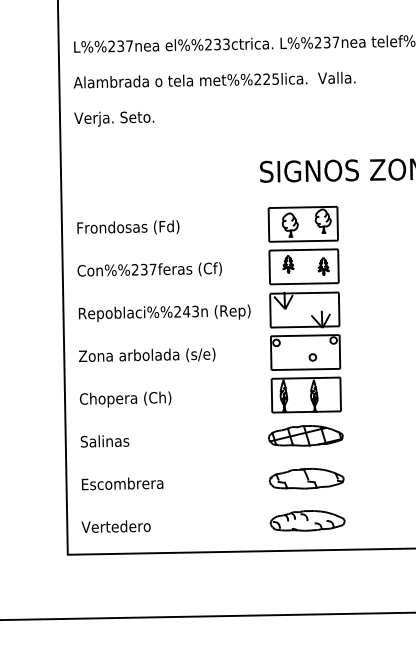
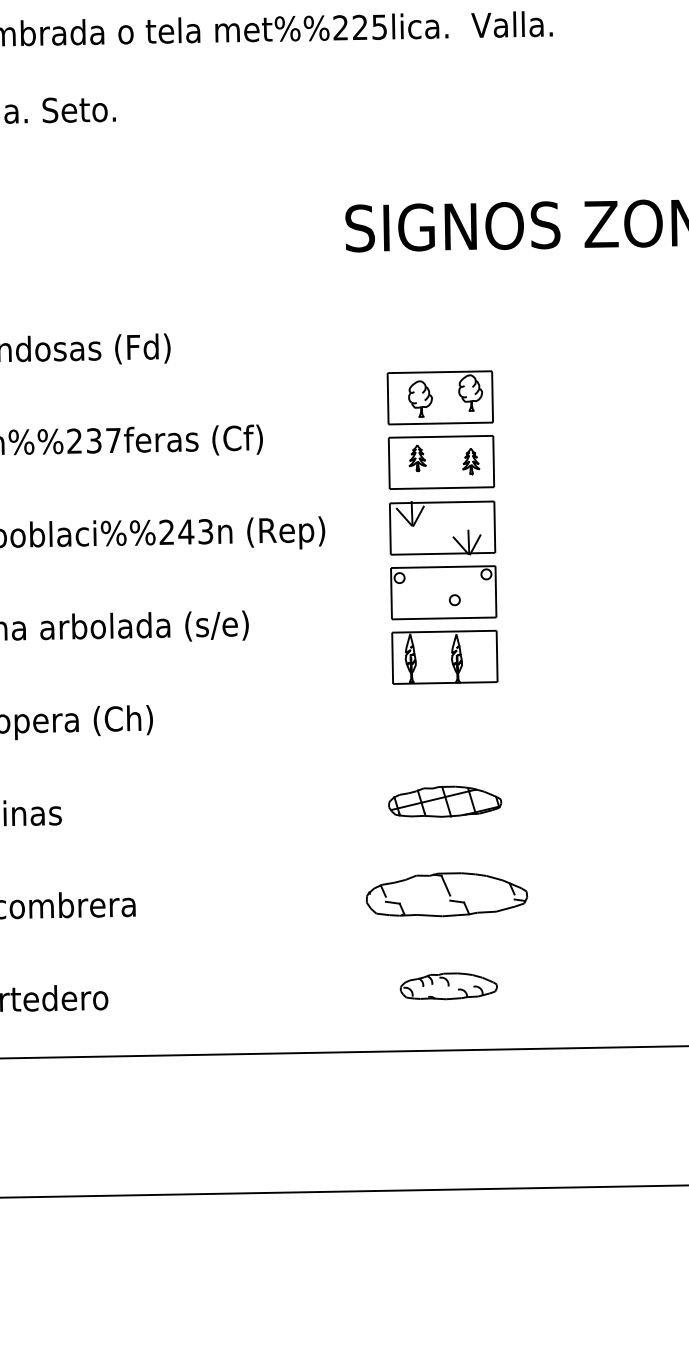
part: (304, 309) -> (442, 527), size x0.7
part: (305, 435) -> (444, 800), size x0.7
part: (307, 520) -> (448, 985), size x0.6

